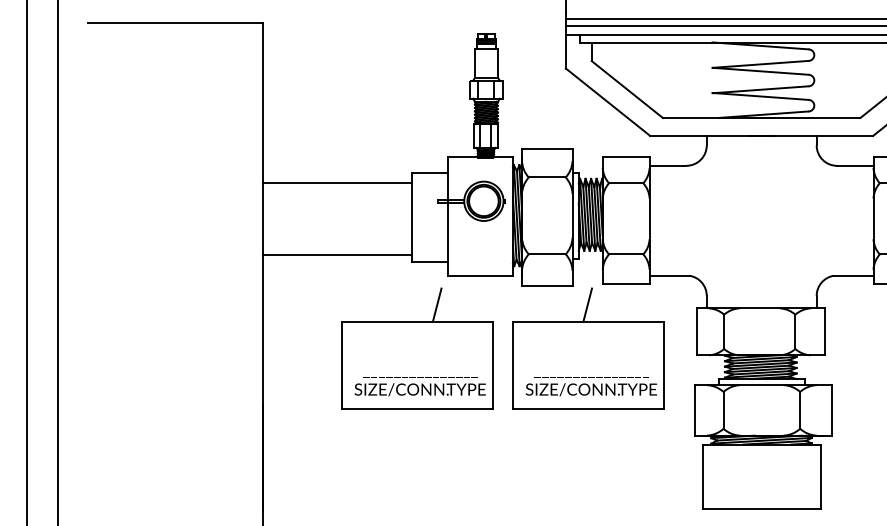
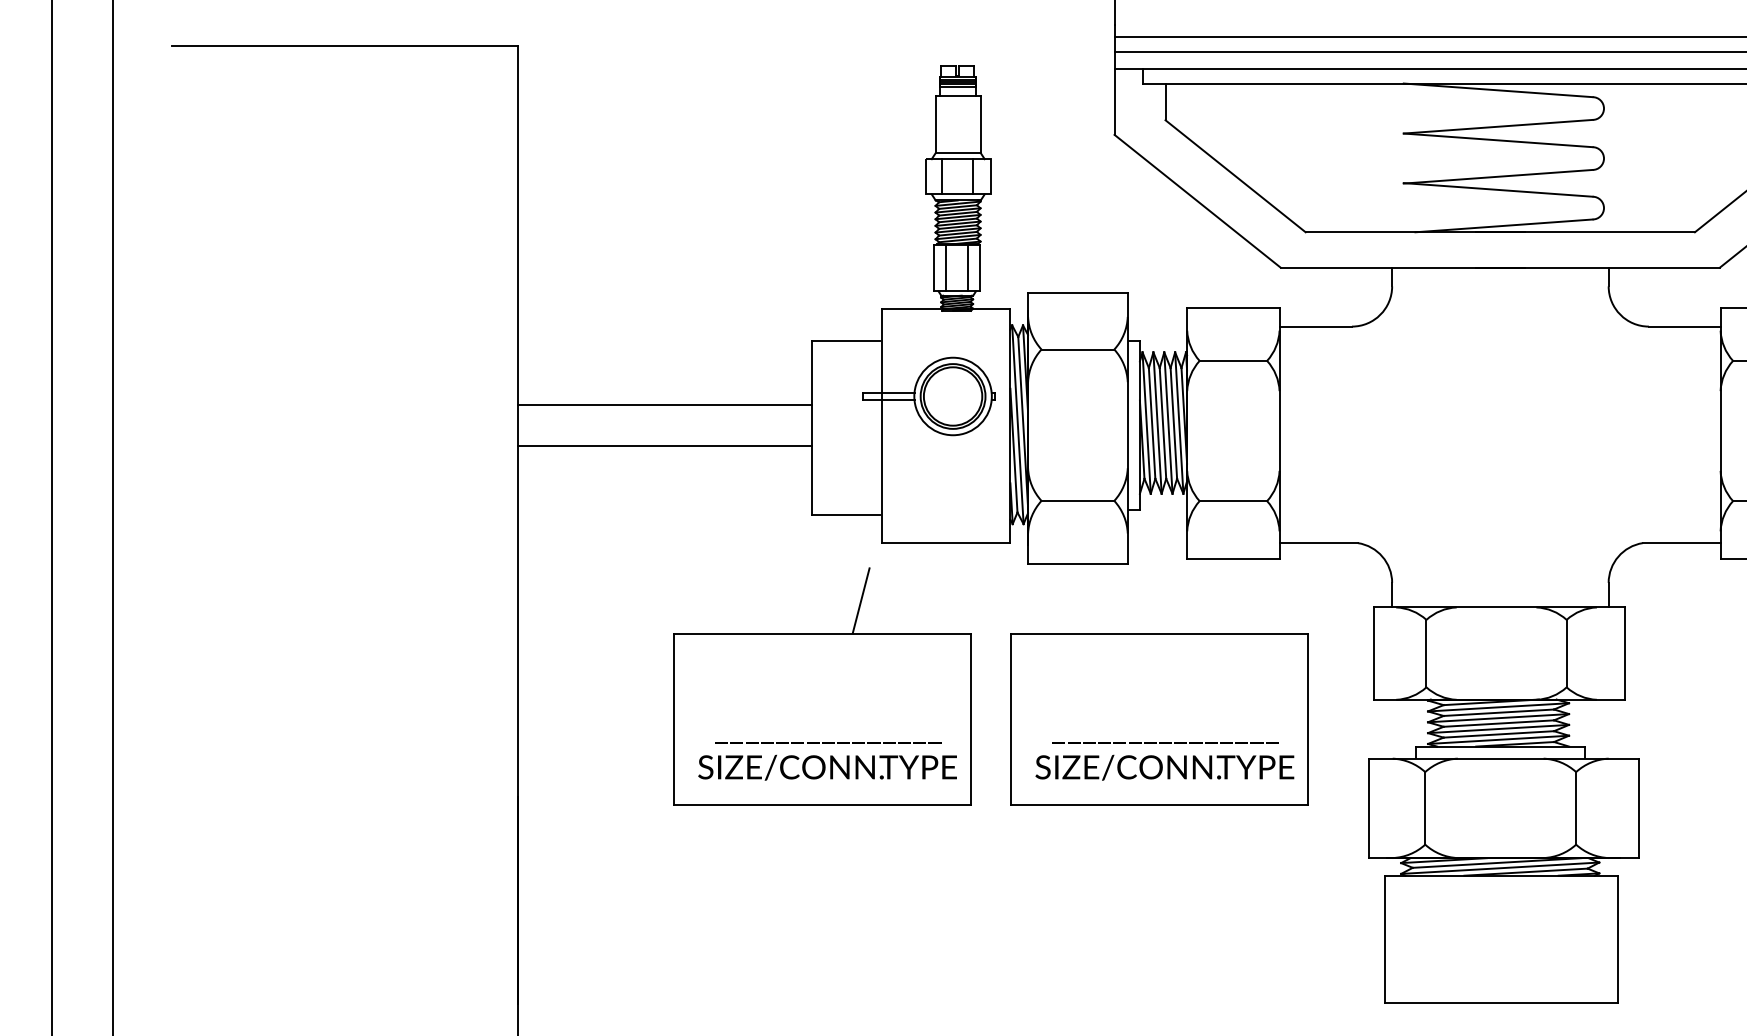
line: (337, 182) -> (664, 404), moved
line: (337, 255) -> (664, 446), moved
line: (587, 304) -> (1157, 599), removed

